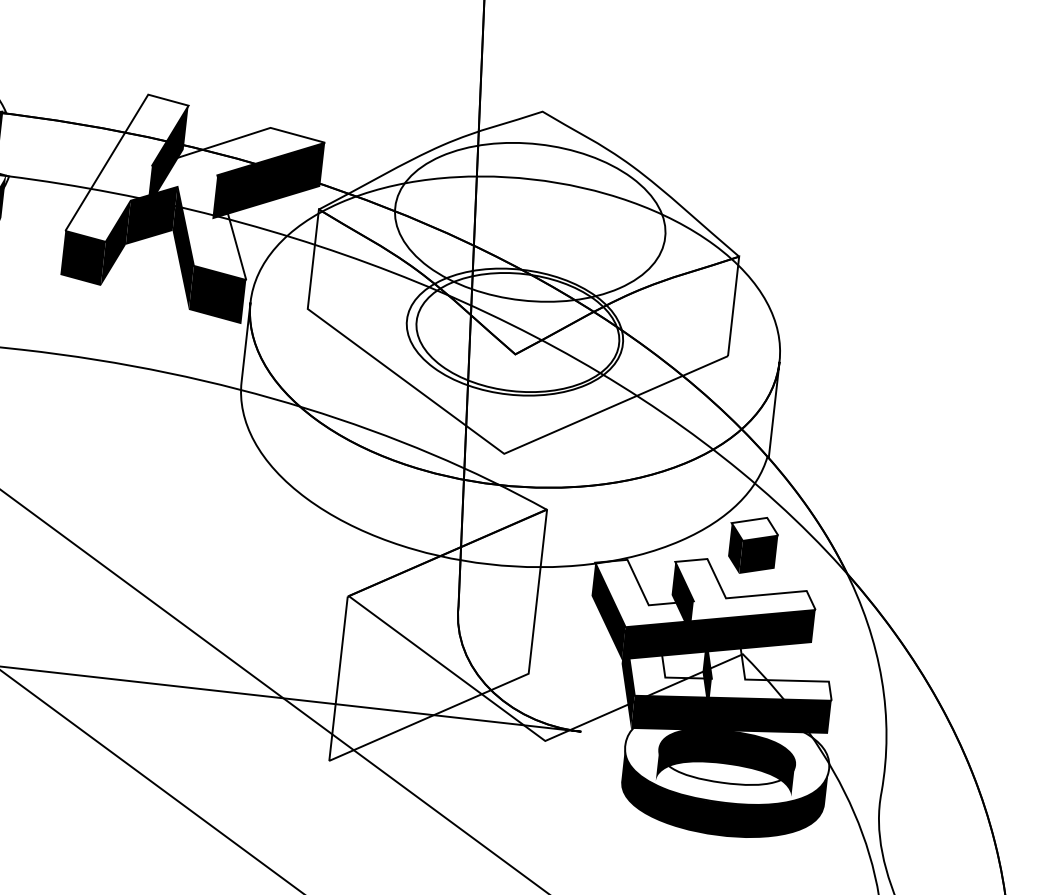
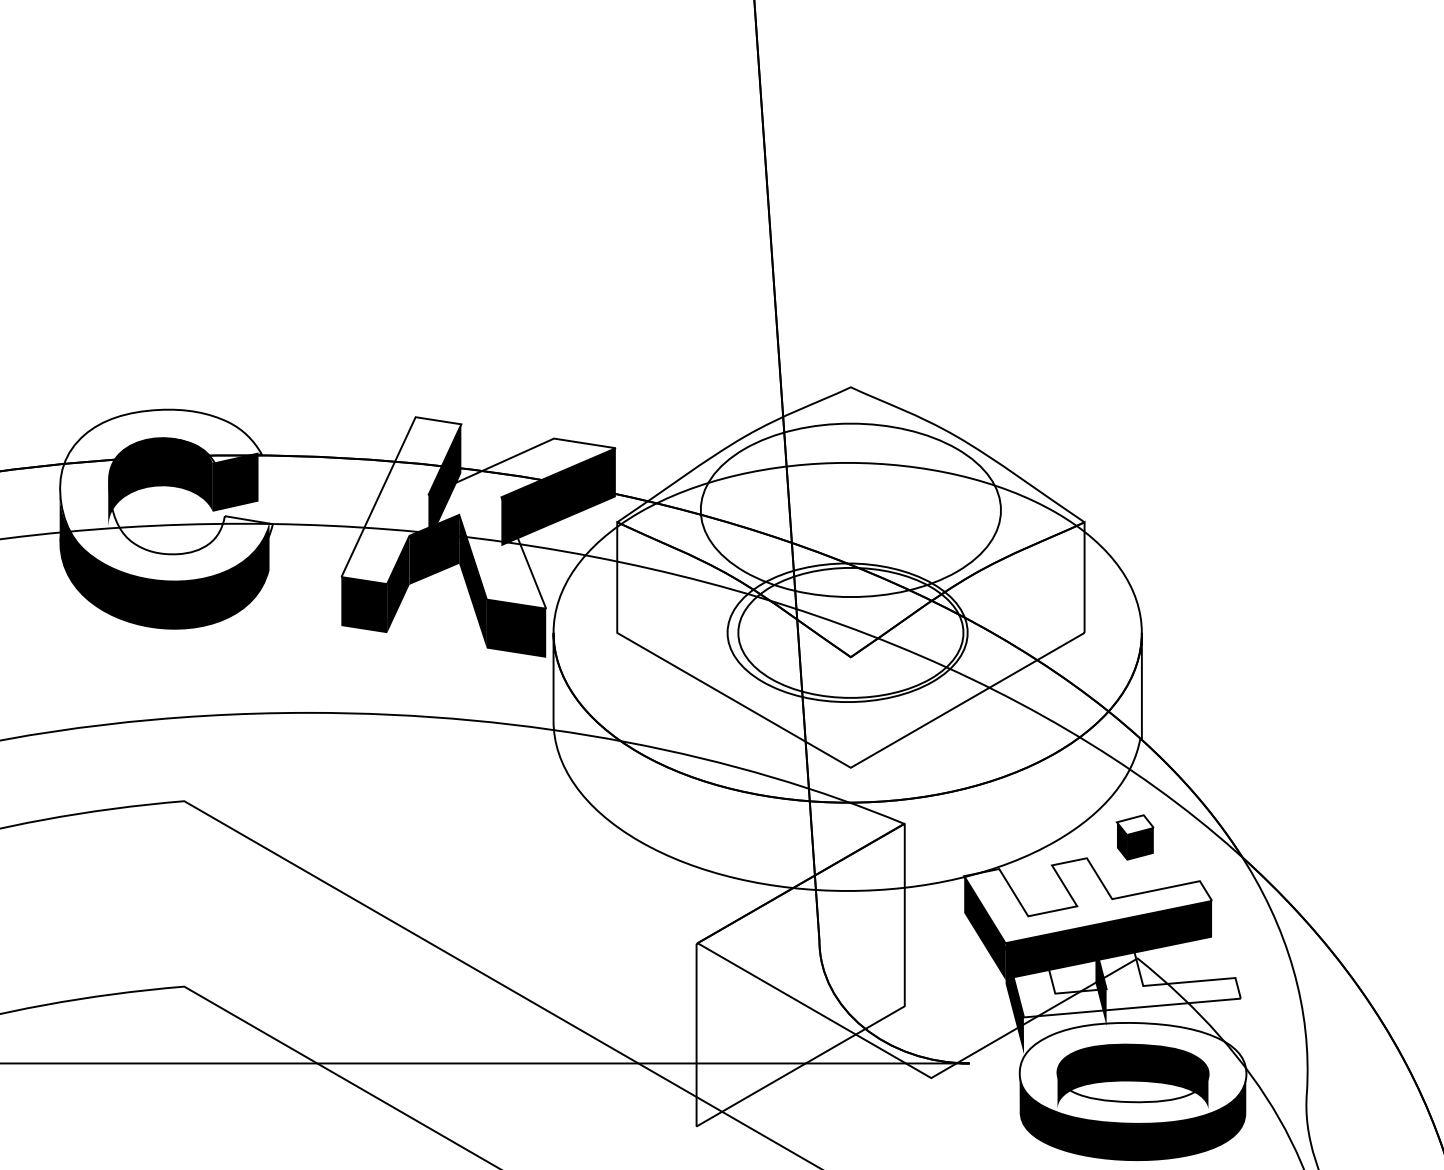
part: (752, 545) -> (1134, 837), size x0.7
fill: (682, 598) -> (1064, 904), removed
fill: (730, 714) -> (1131, 1026), removed

